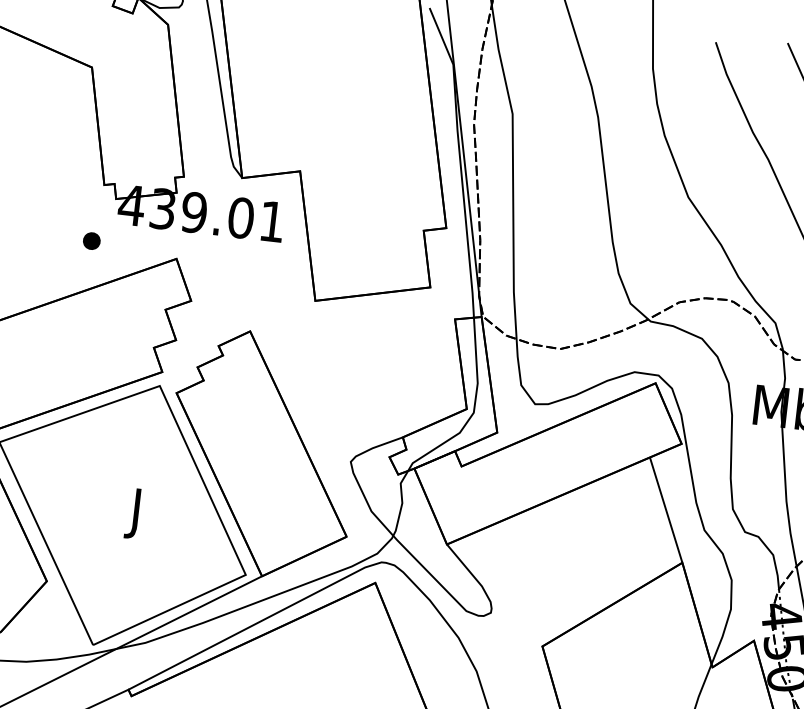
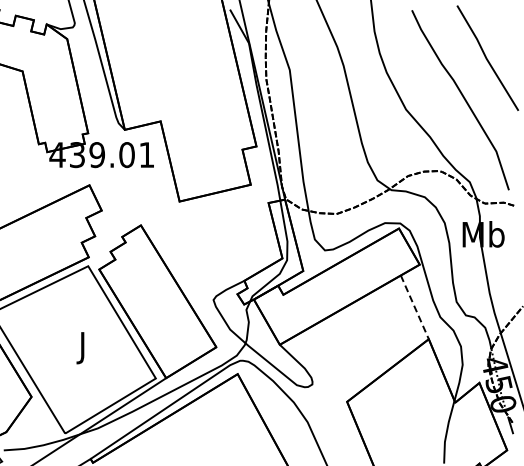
part: (91, 239) -> (34, 179), removed
line: (665, 510) -> (414, 307), solid -> dashed

